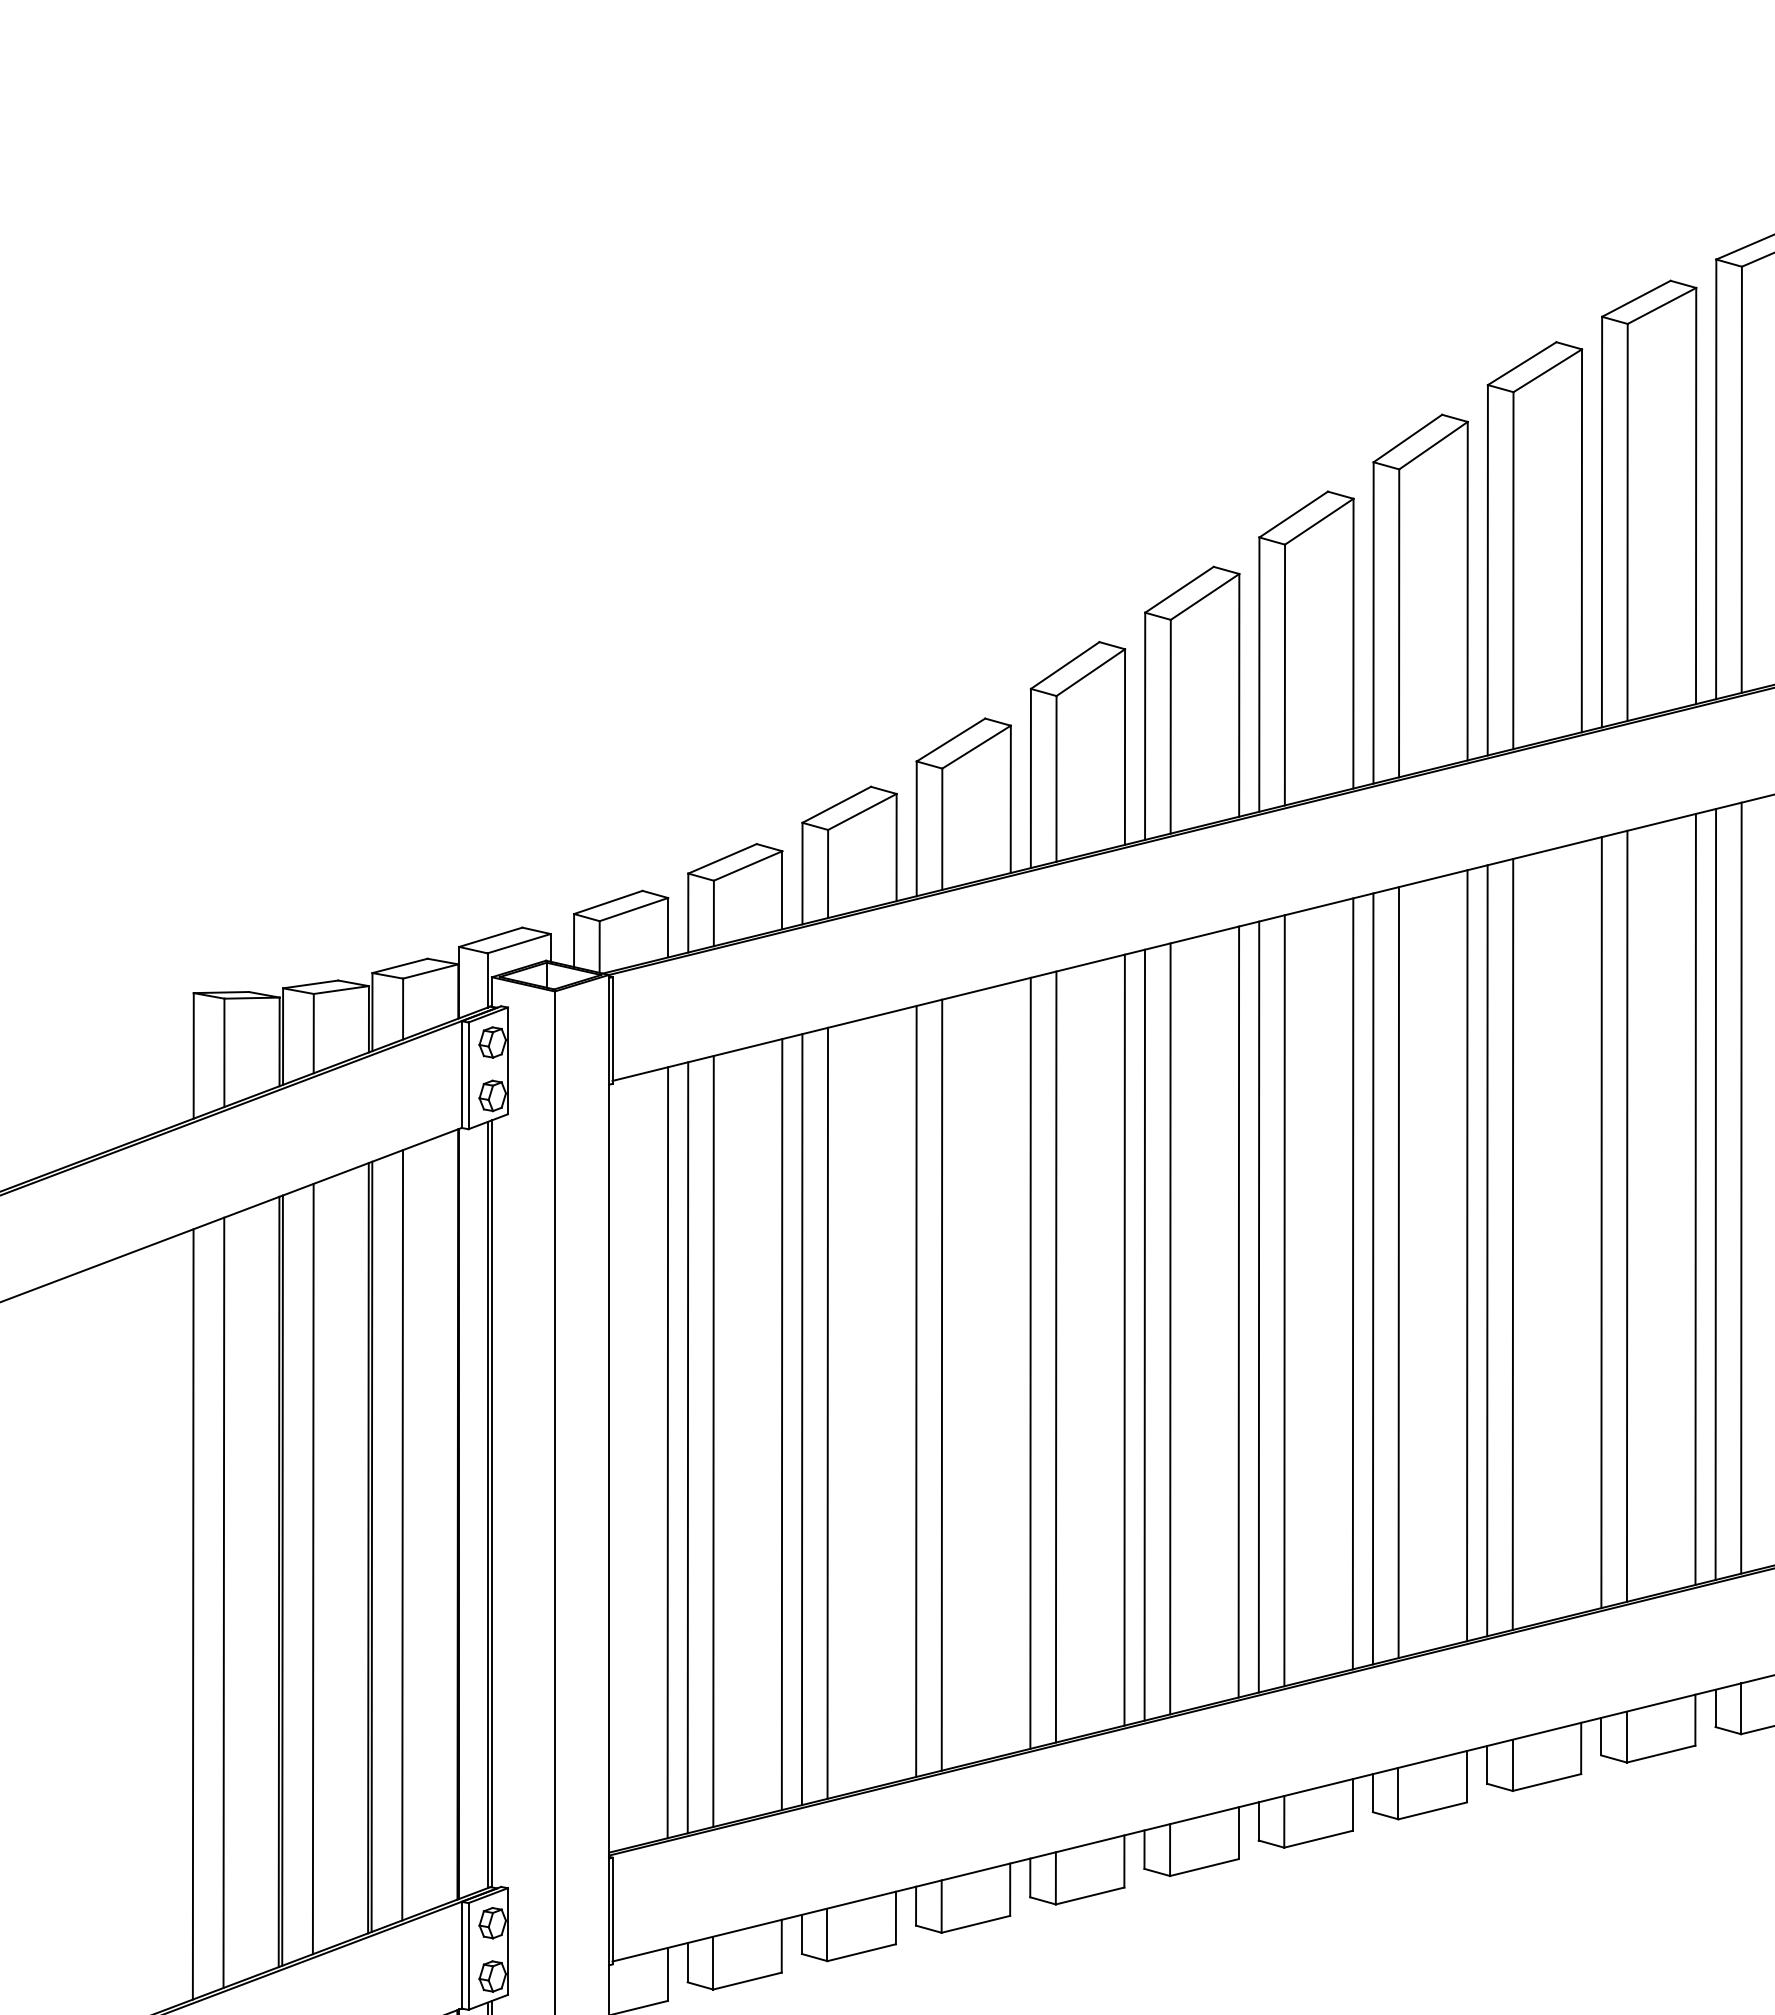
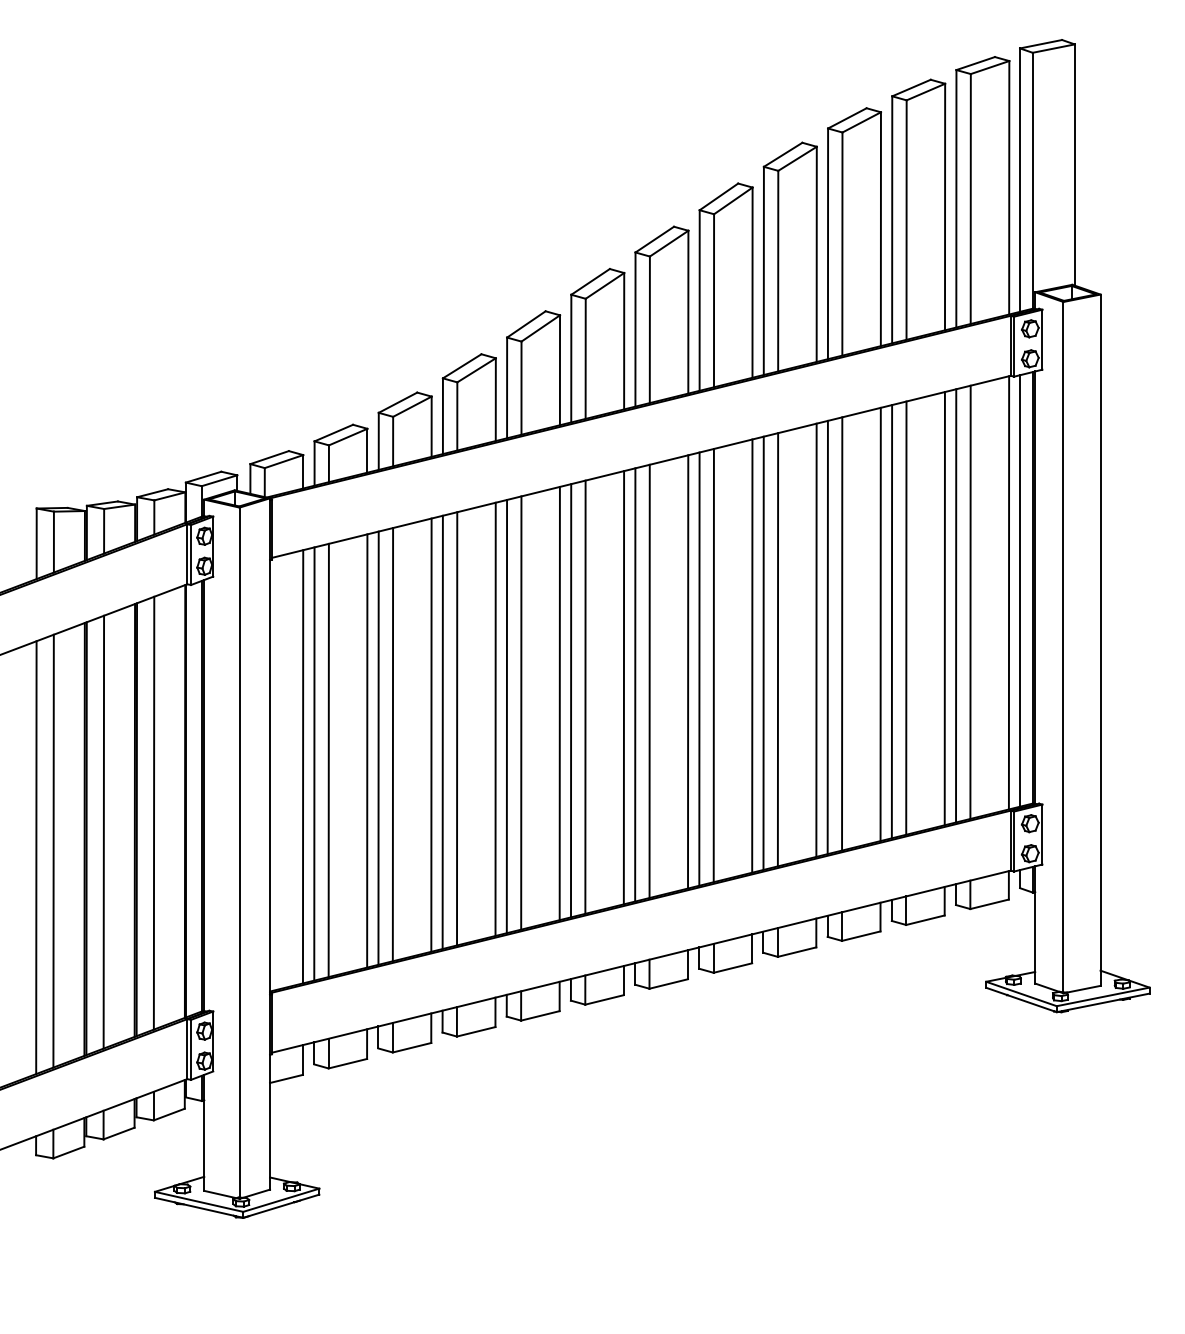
line: (1581, 1226) -> (816, 639), added
line: (1010, 1366) -> (495, 718), added
line: (896, 1395) -> (431, 734), added

